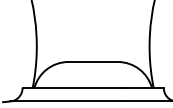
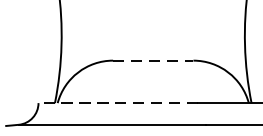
line: (93, 62) -> (153, 61), solid -> dashed
line: (71, 88) -> (118, 103), solid -> dashed

